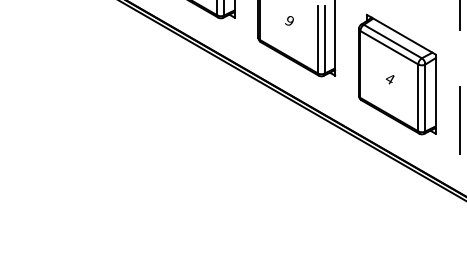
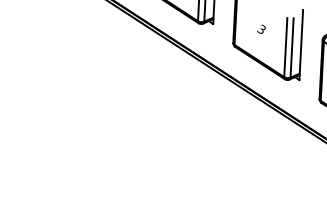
text: (289, 20) -> (261, 29), 9 -> 3

